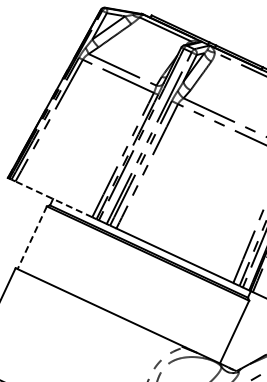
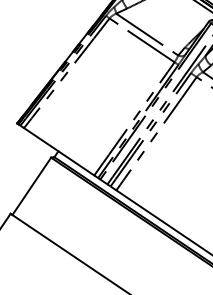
line: (53, 199) -> (58, 151), dashed -> solid
line: (32, 237) -> (32, 186), dashed -> solid

